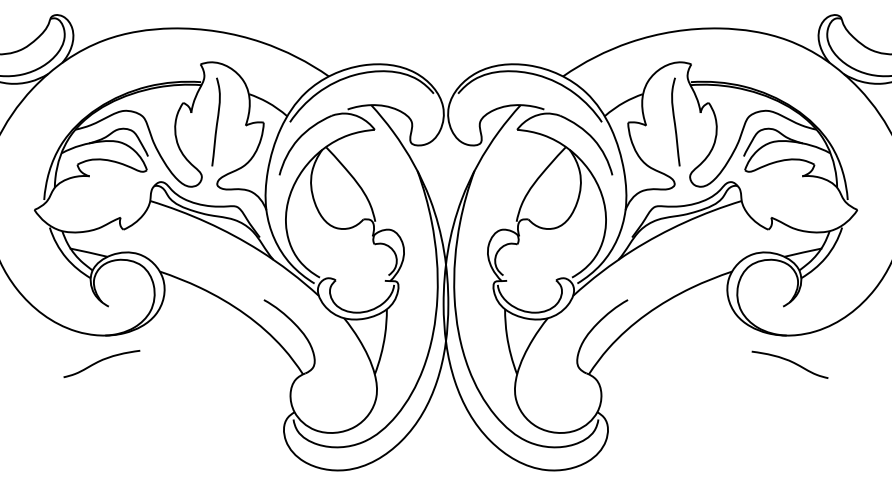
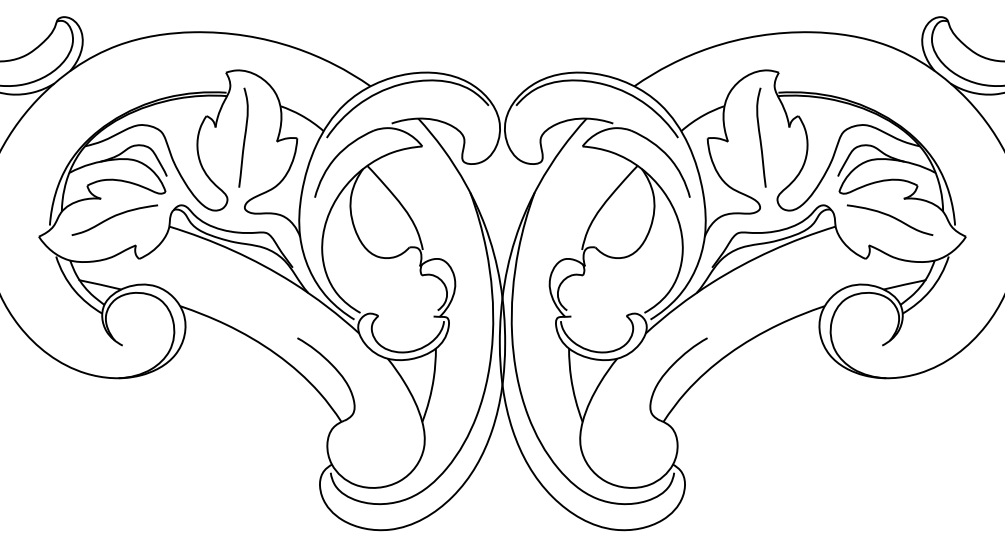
curve: (101, 361) -> (114, 217), moved
curve: (790, 362) -> (890, 217), moved

